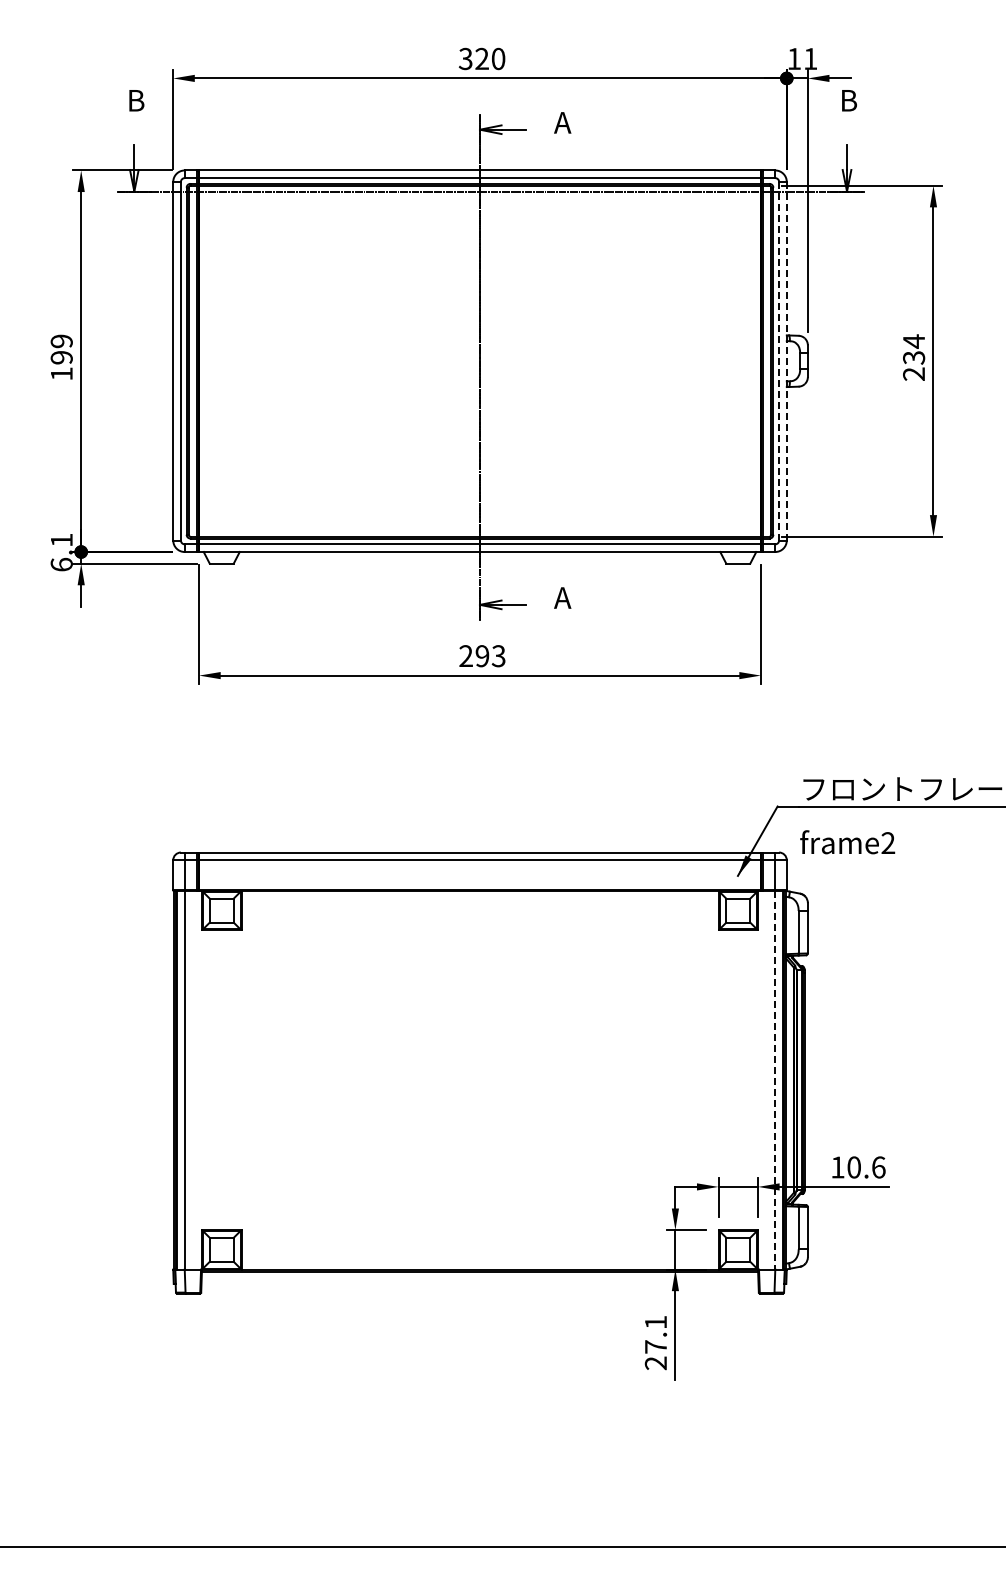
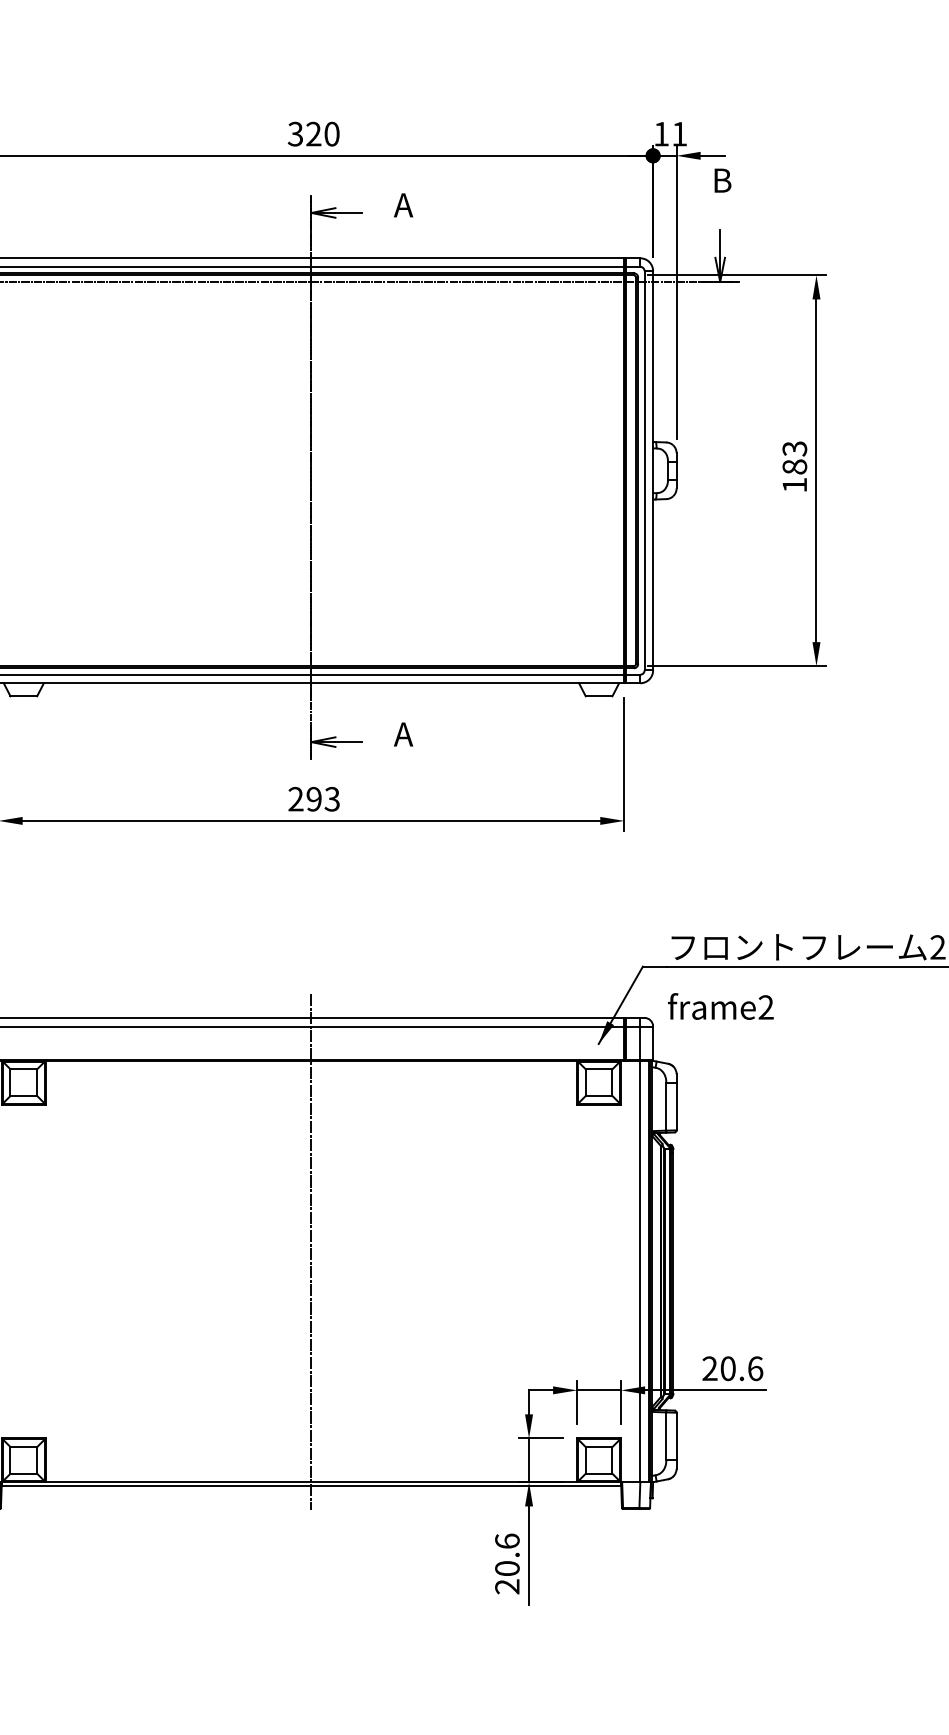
text: (914, 357) -> (795, 466), 234 -> 183
line: (786, 360) -> (652, 469), dashed -> solid
line: (779, 361) -> (644, 471), dashed -> solid
line: (480, 1062) -> (312, 1251), added
line: (774, 1080) -> (639, 1271), dashed -> solid
text: (837, 1167) -> (709, 1368), 10.6 -> 20.6
text: (655, 1334) -> (506, 1554), 27.1 -> 20.6

